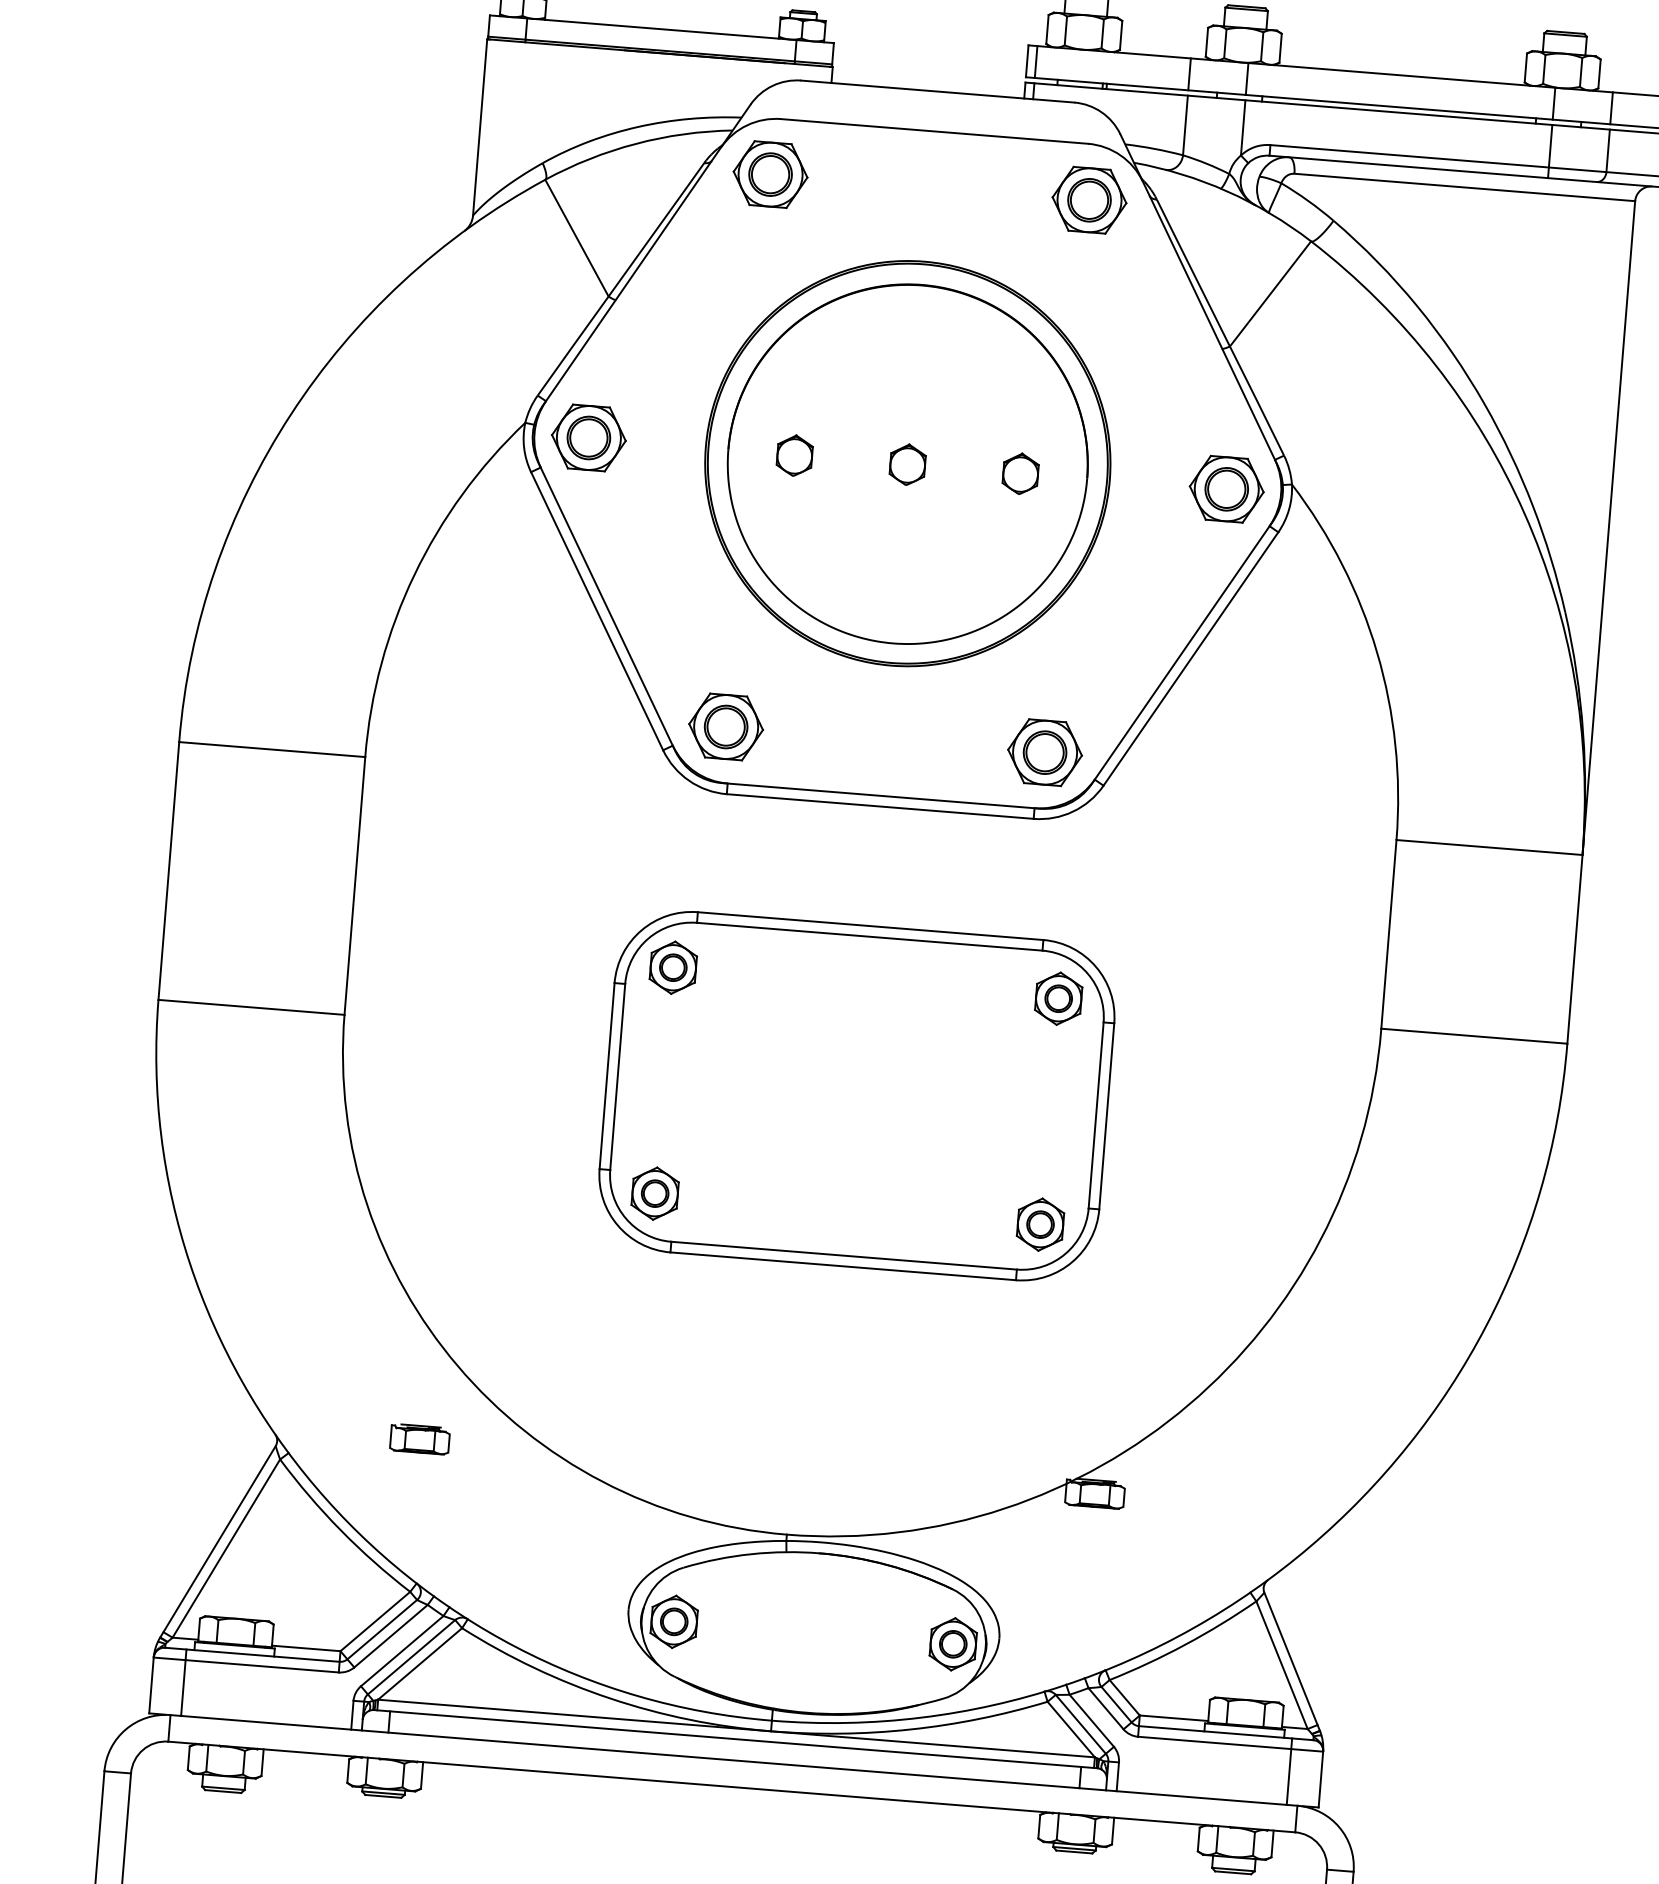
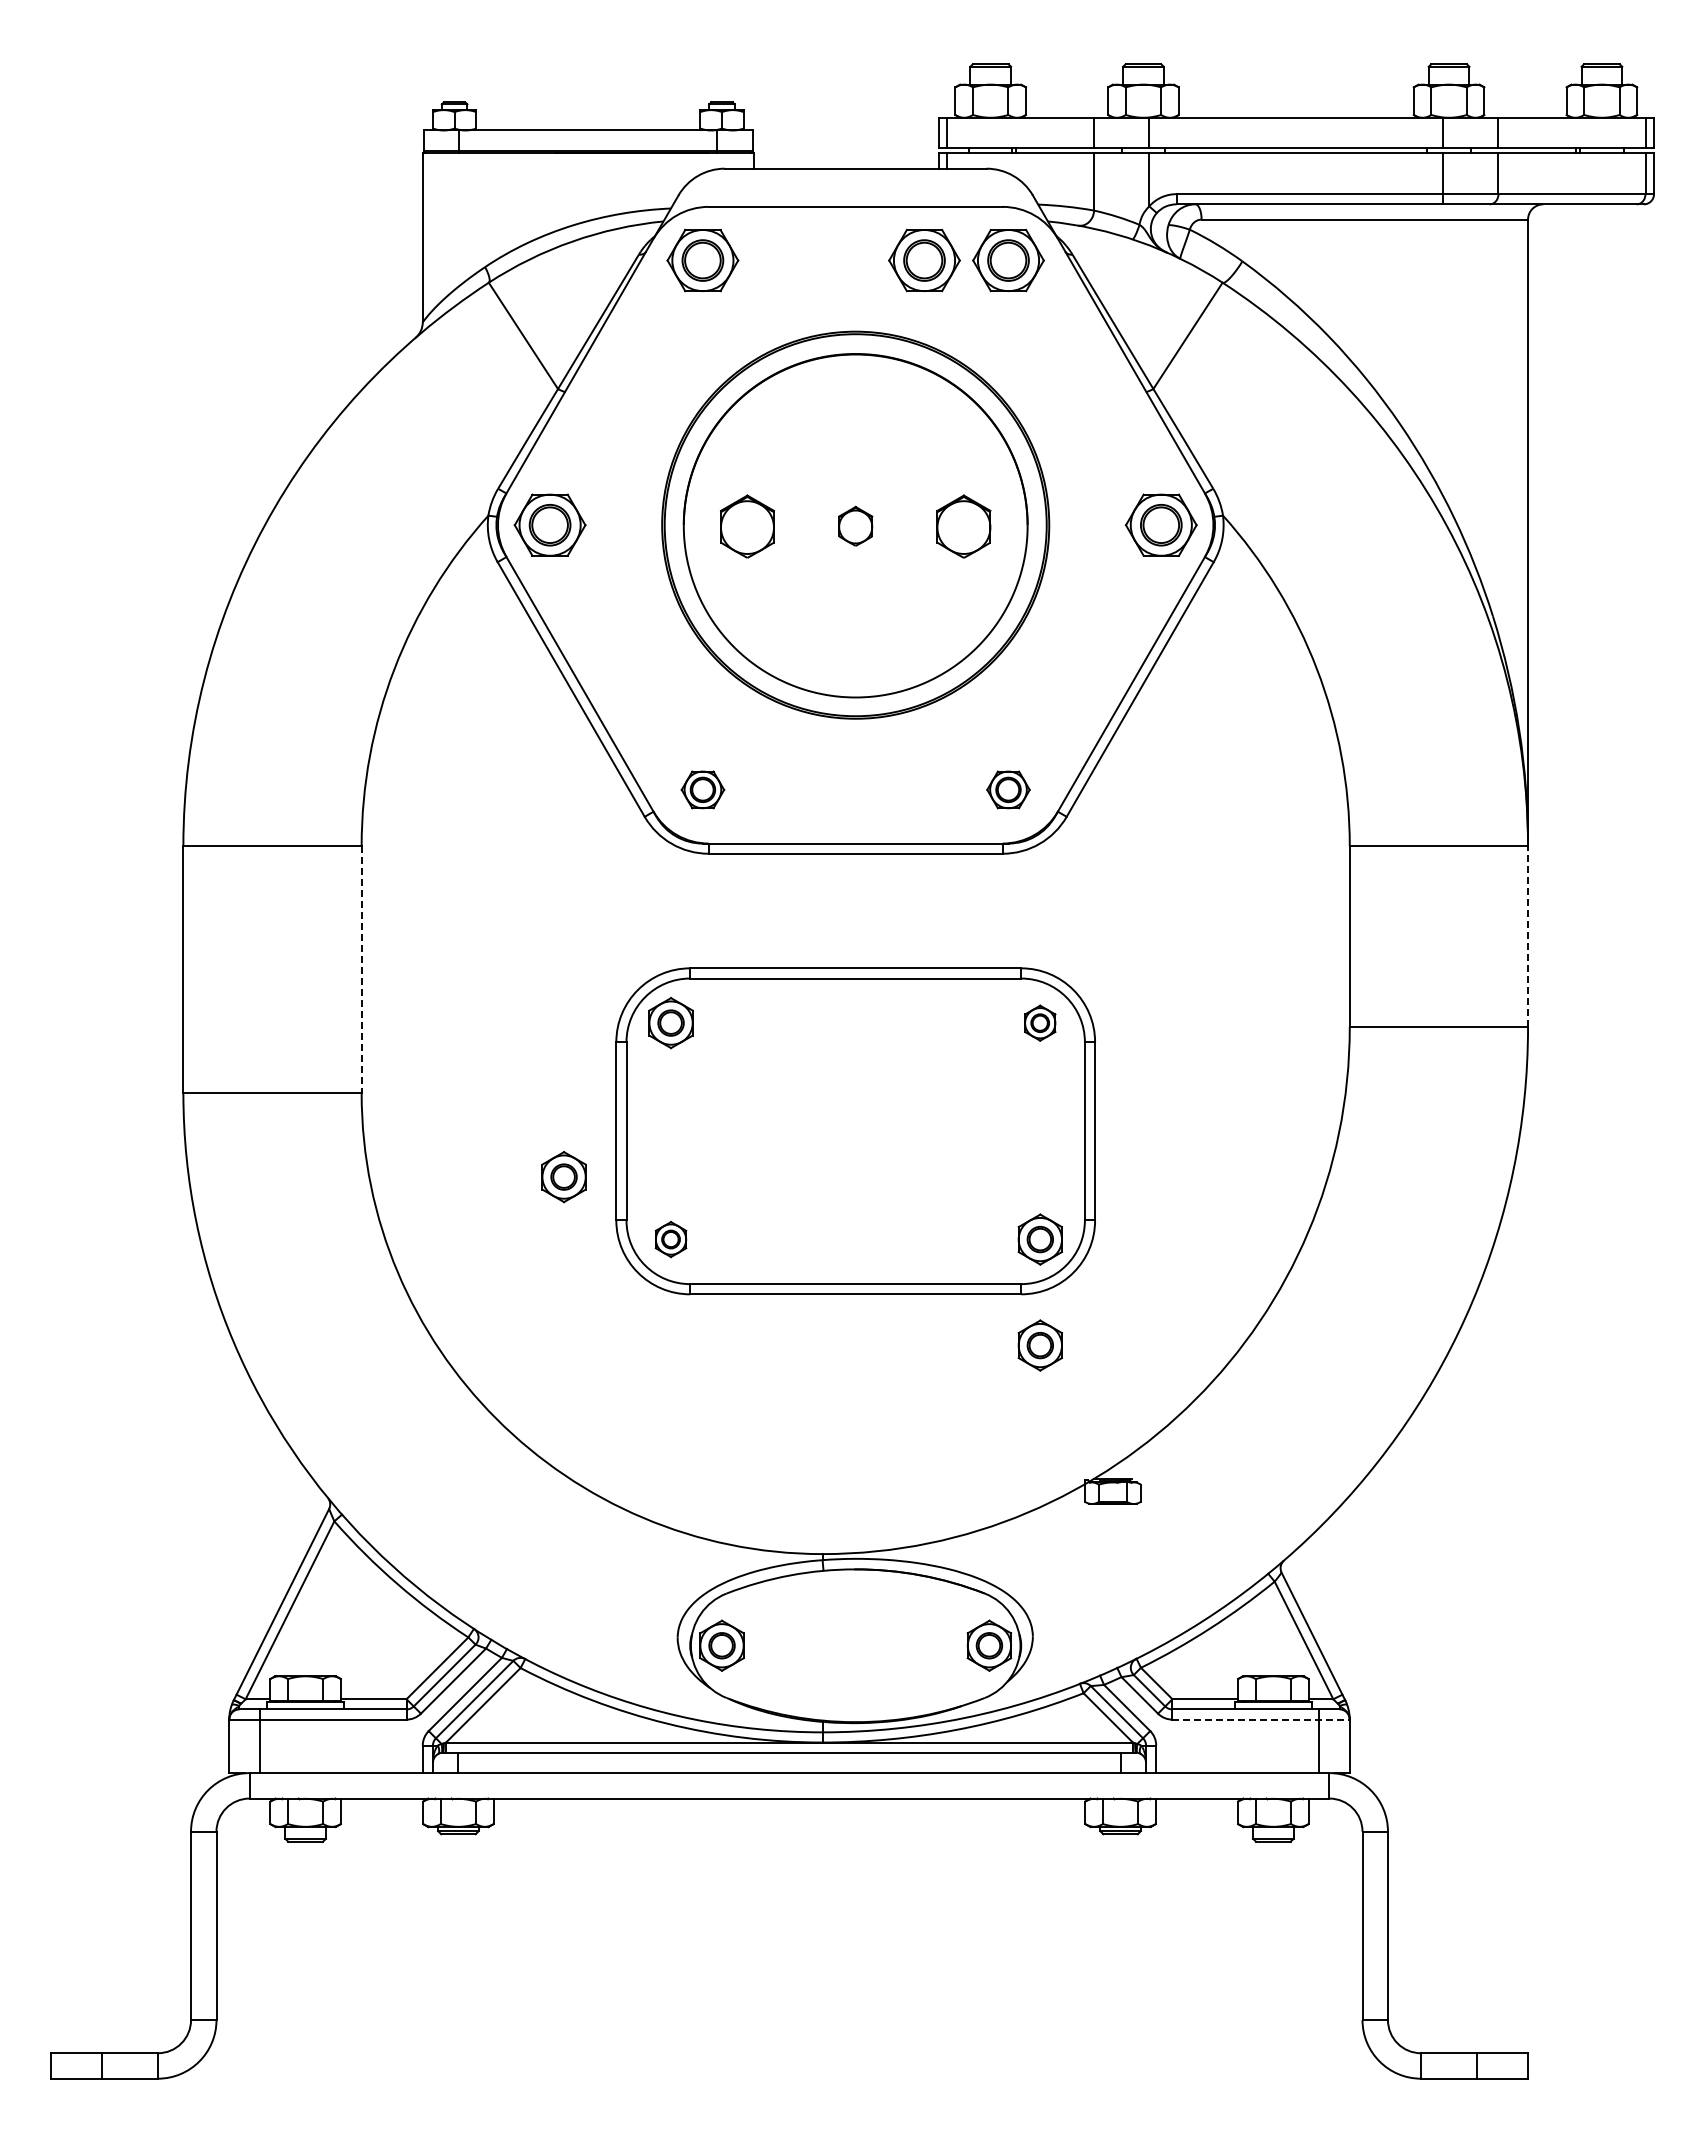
part: (1001, 193) -> (924, 260), added
part: (794, 454) -> (747, 525), size x1.6
part: (1020, 472) -> (963, 525), size x1.6
part: (725, 726) -> (702, 789), size x0.6
part: (1045, 752) -> (1008, 789), size x0.6
line: (354, 885) -> (361, 969), solid -> dashed
line: (1575, 949) -> (1528, 936), solid -> dashed
part: (1057, 999) -> (1039, 1023), size x0.7
part: (548, 1119) -> (563, 1177), added
part: (654, 1193) -> (670, 1239), size x0.7
part: (1030, 1335) -> (1039, 1345), added
part: (419, 1439) -> (465, 1491), removed
line: (1231, 1744) -> (1261, 1719), solid -> dashed

